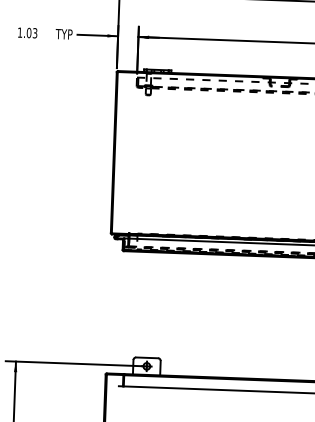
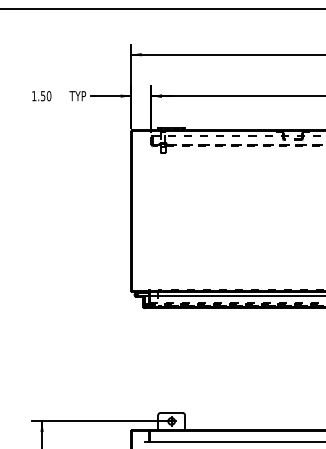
text: (31, 33) -> (45, 96), 1.03 -> 1.50

